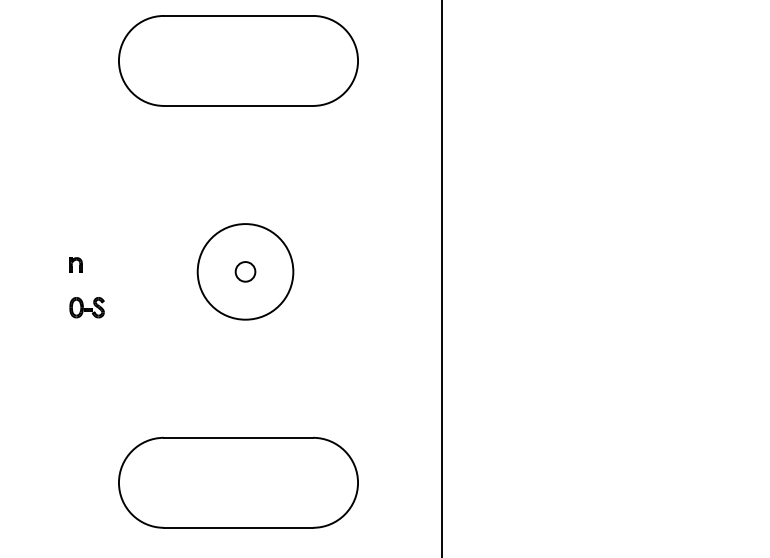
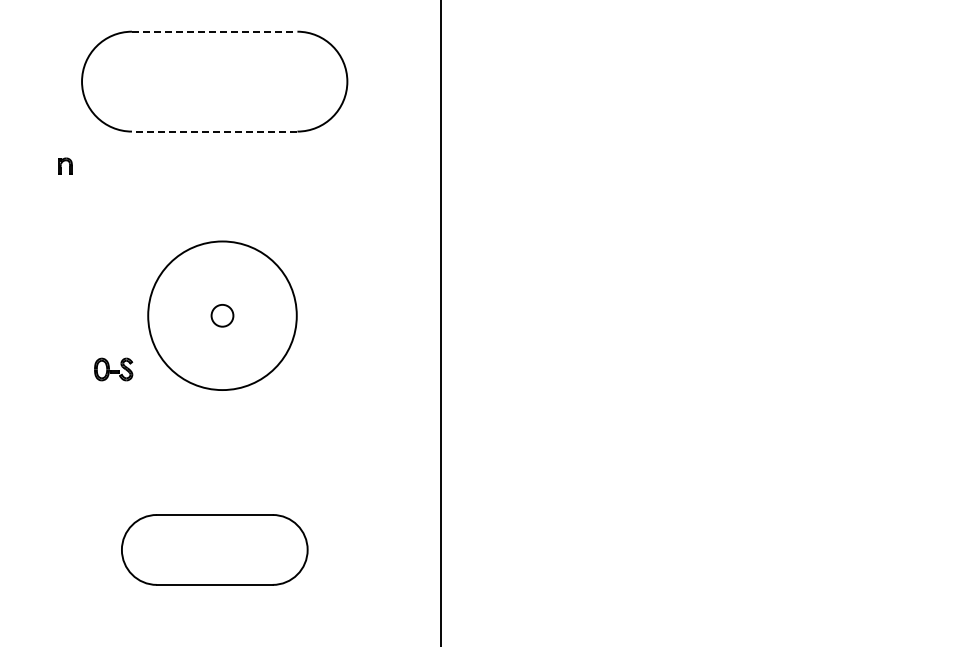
line: (238, 15) -> (214, 31), solid -> dashed
line: (238, 105) -> (214, 131), solid -> dashed
part: (76, 264) -> (65, 165), moved
circle: (245, 271) -> (222, 315), size x1.4
part: (86, 307) -> (113, 369), moved
part: (238, 482) -> (214, 549), size x0.7

